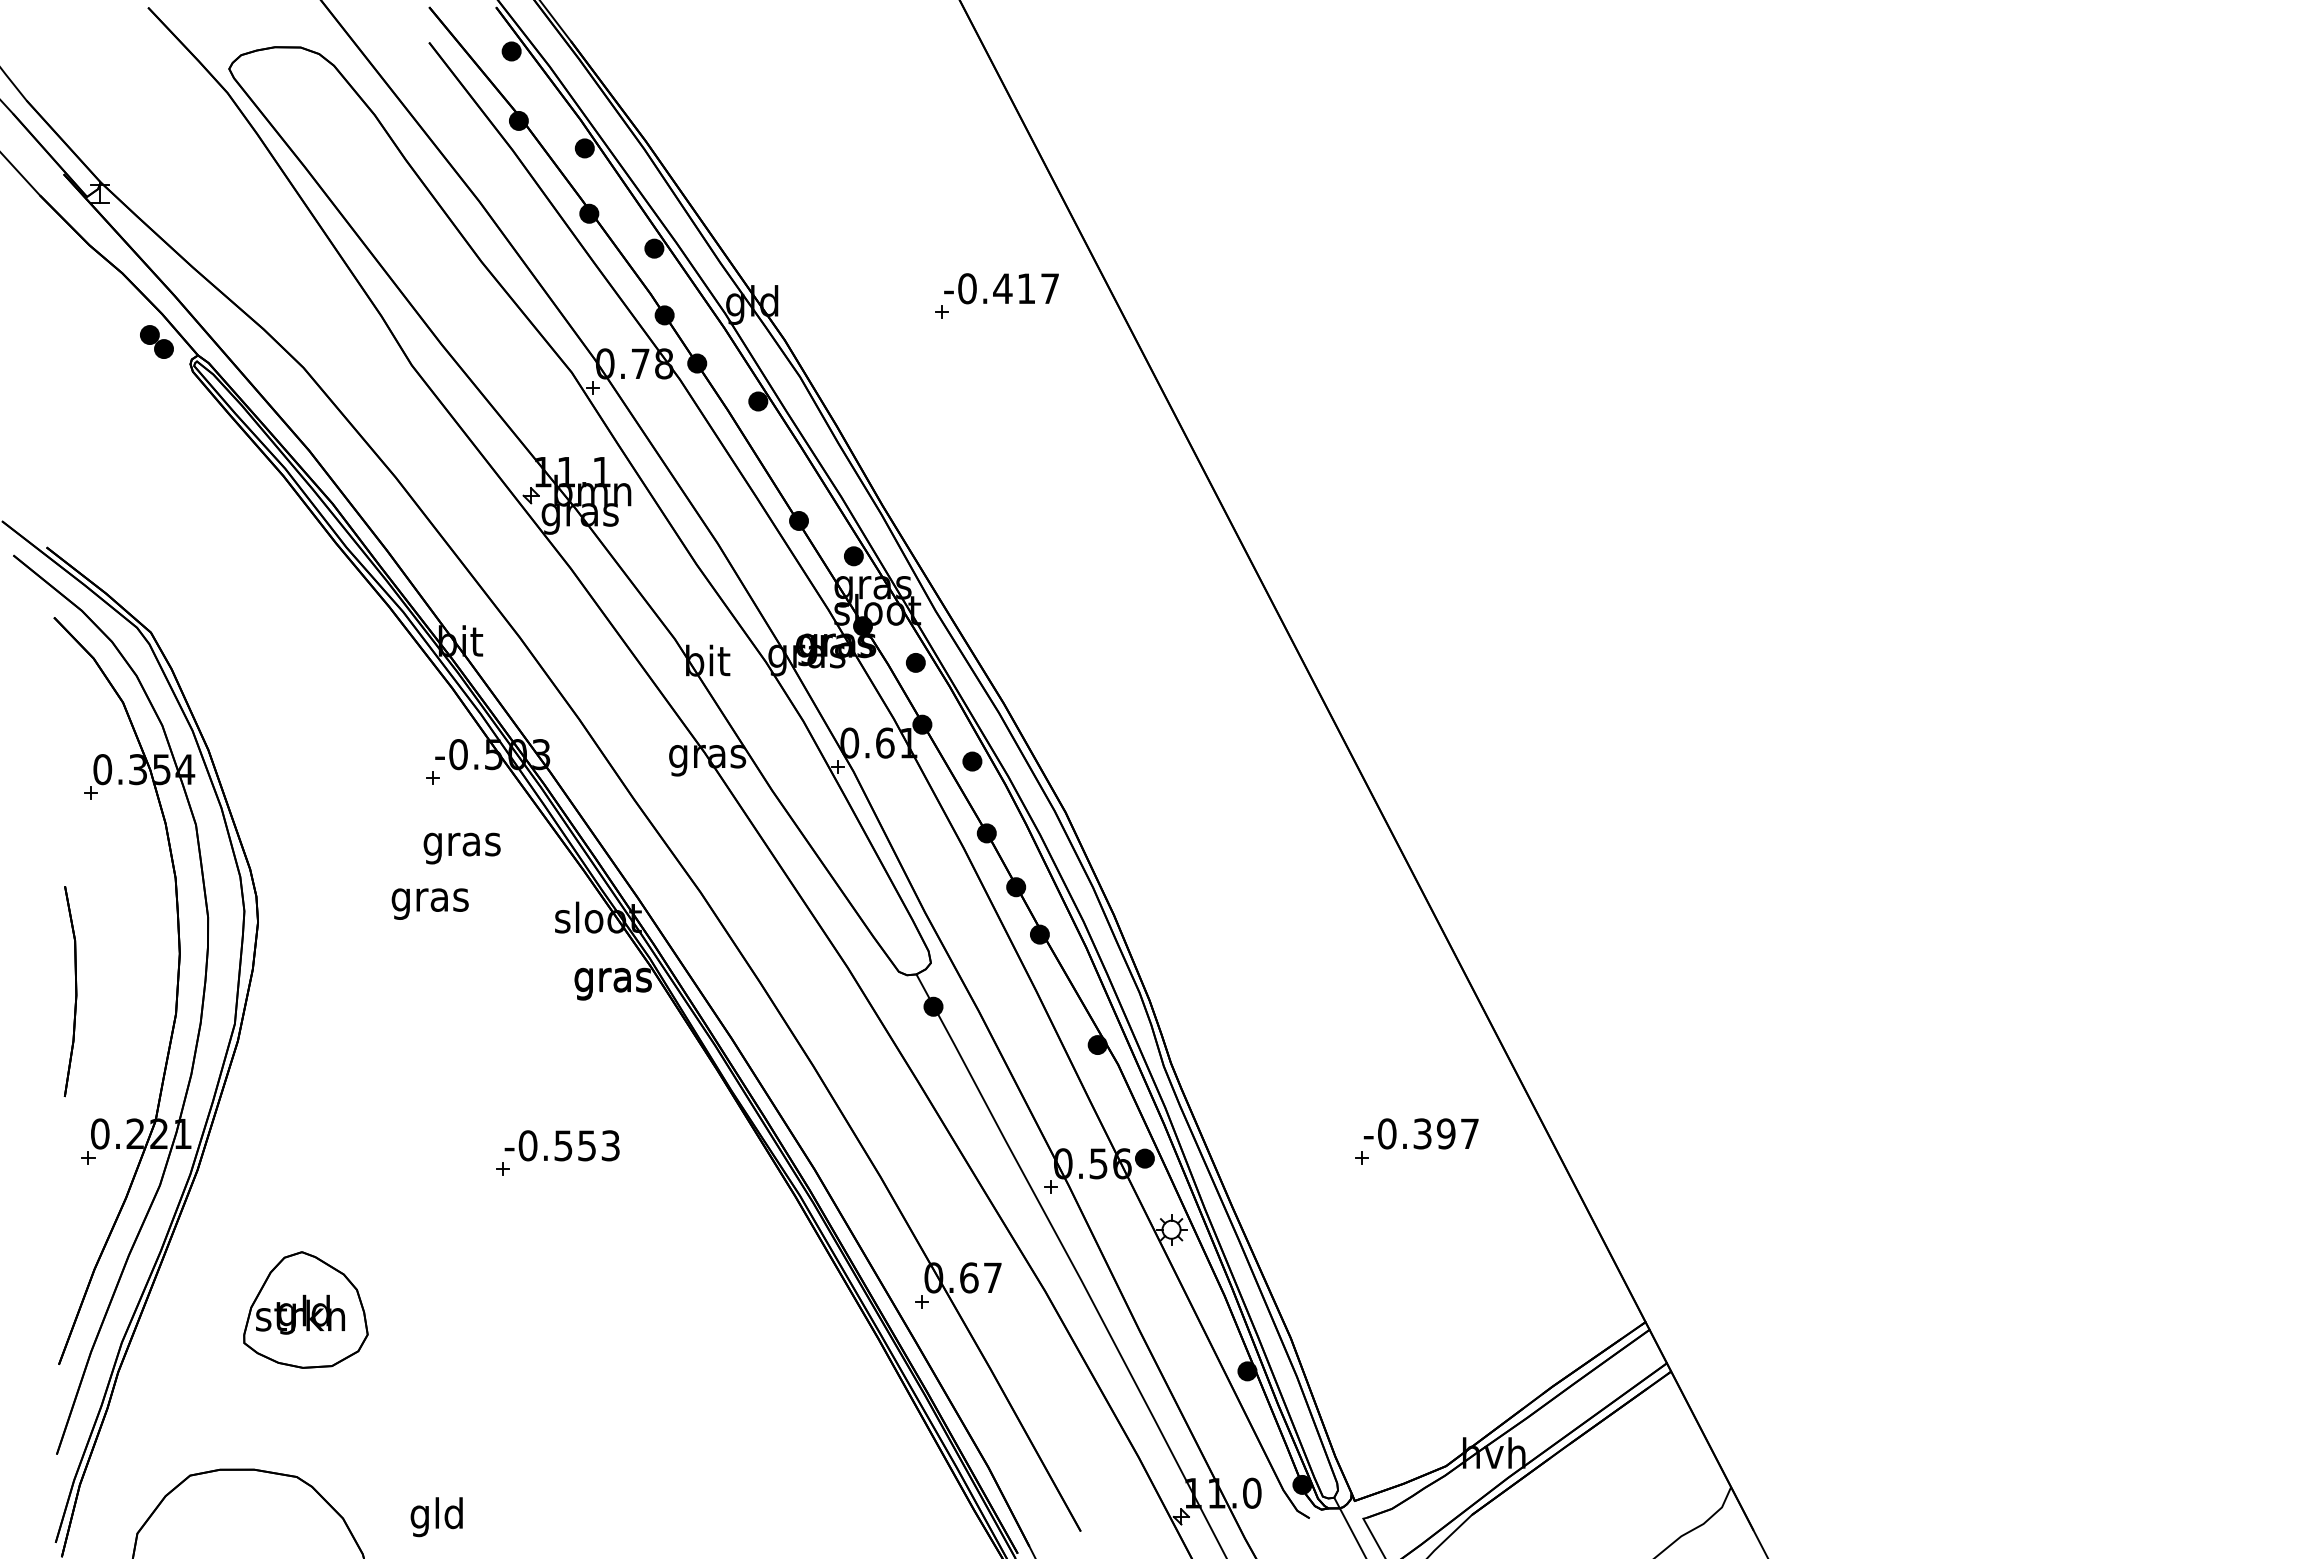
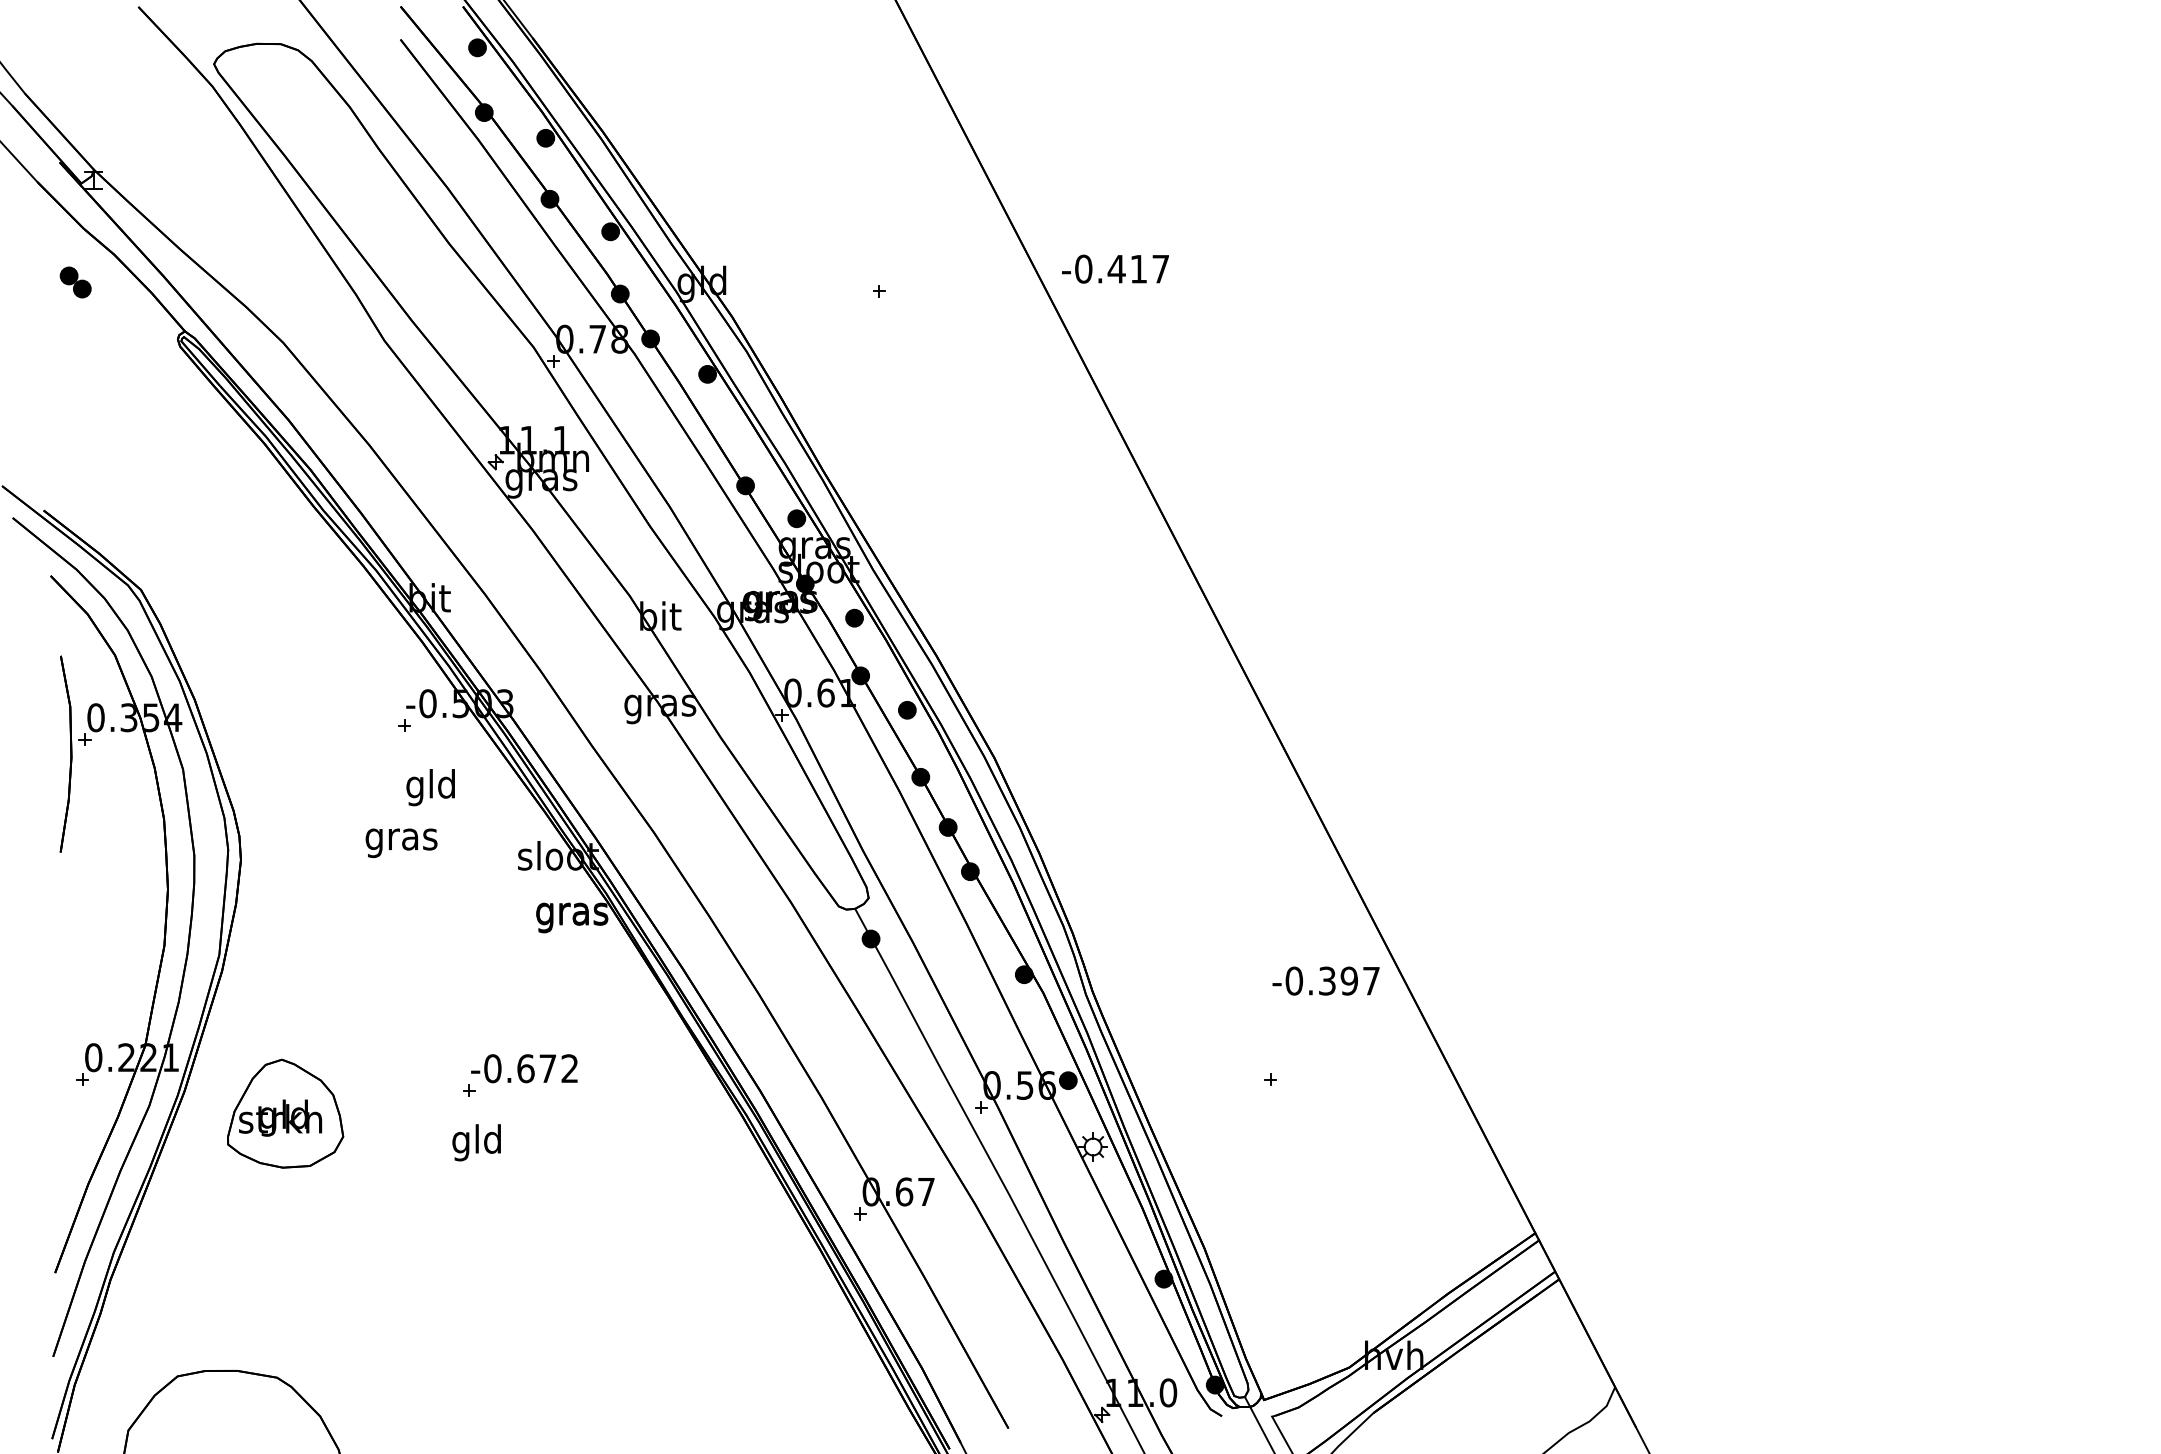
text: (1001, 288) -> (1115, 268), moved
part: (156, 341) -> (75, 282), moved
text: (461, 844) -> (430, 787), gras -> gld
part: (70, 991) -> (65, 754), moved
text: (1420, 1133) -> (1325, 980), moved
text: (586, 1145) -> (547, 1068), -0.553 -> -0.672
part: (305, 1309) -> (285, 1113), moved
text: (436, 1517) -> (476, 1143), moved

